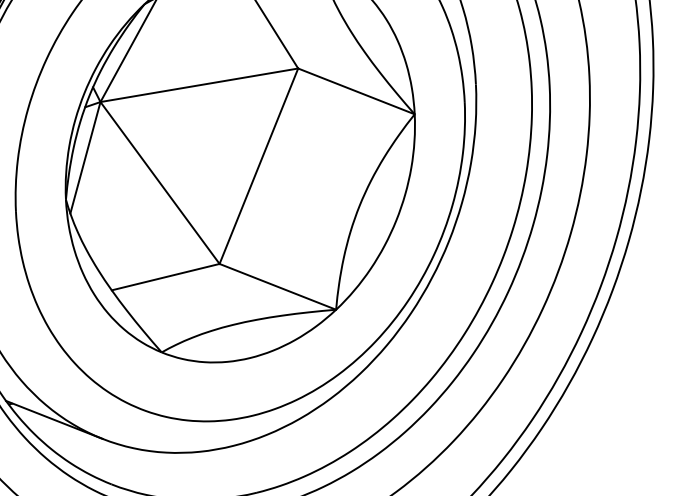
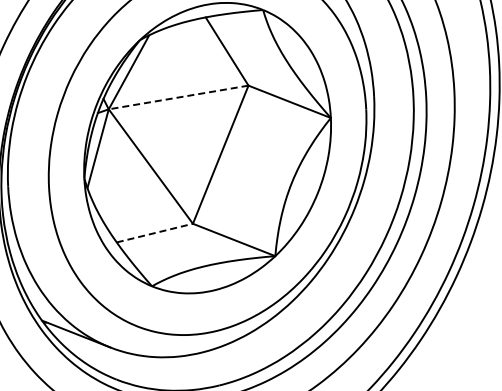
line: (199, 85) -> (178, 97), solid -> dashed
line: (166, 276) -> (155, 232), solid -> dashed

